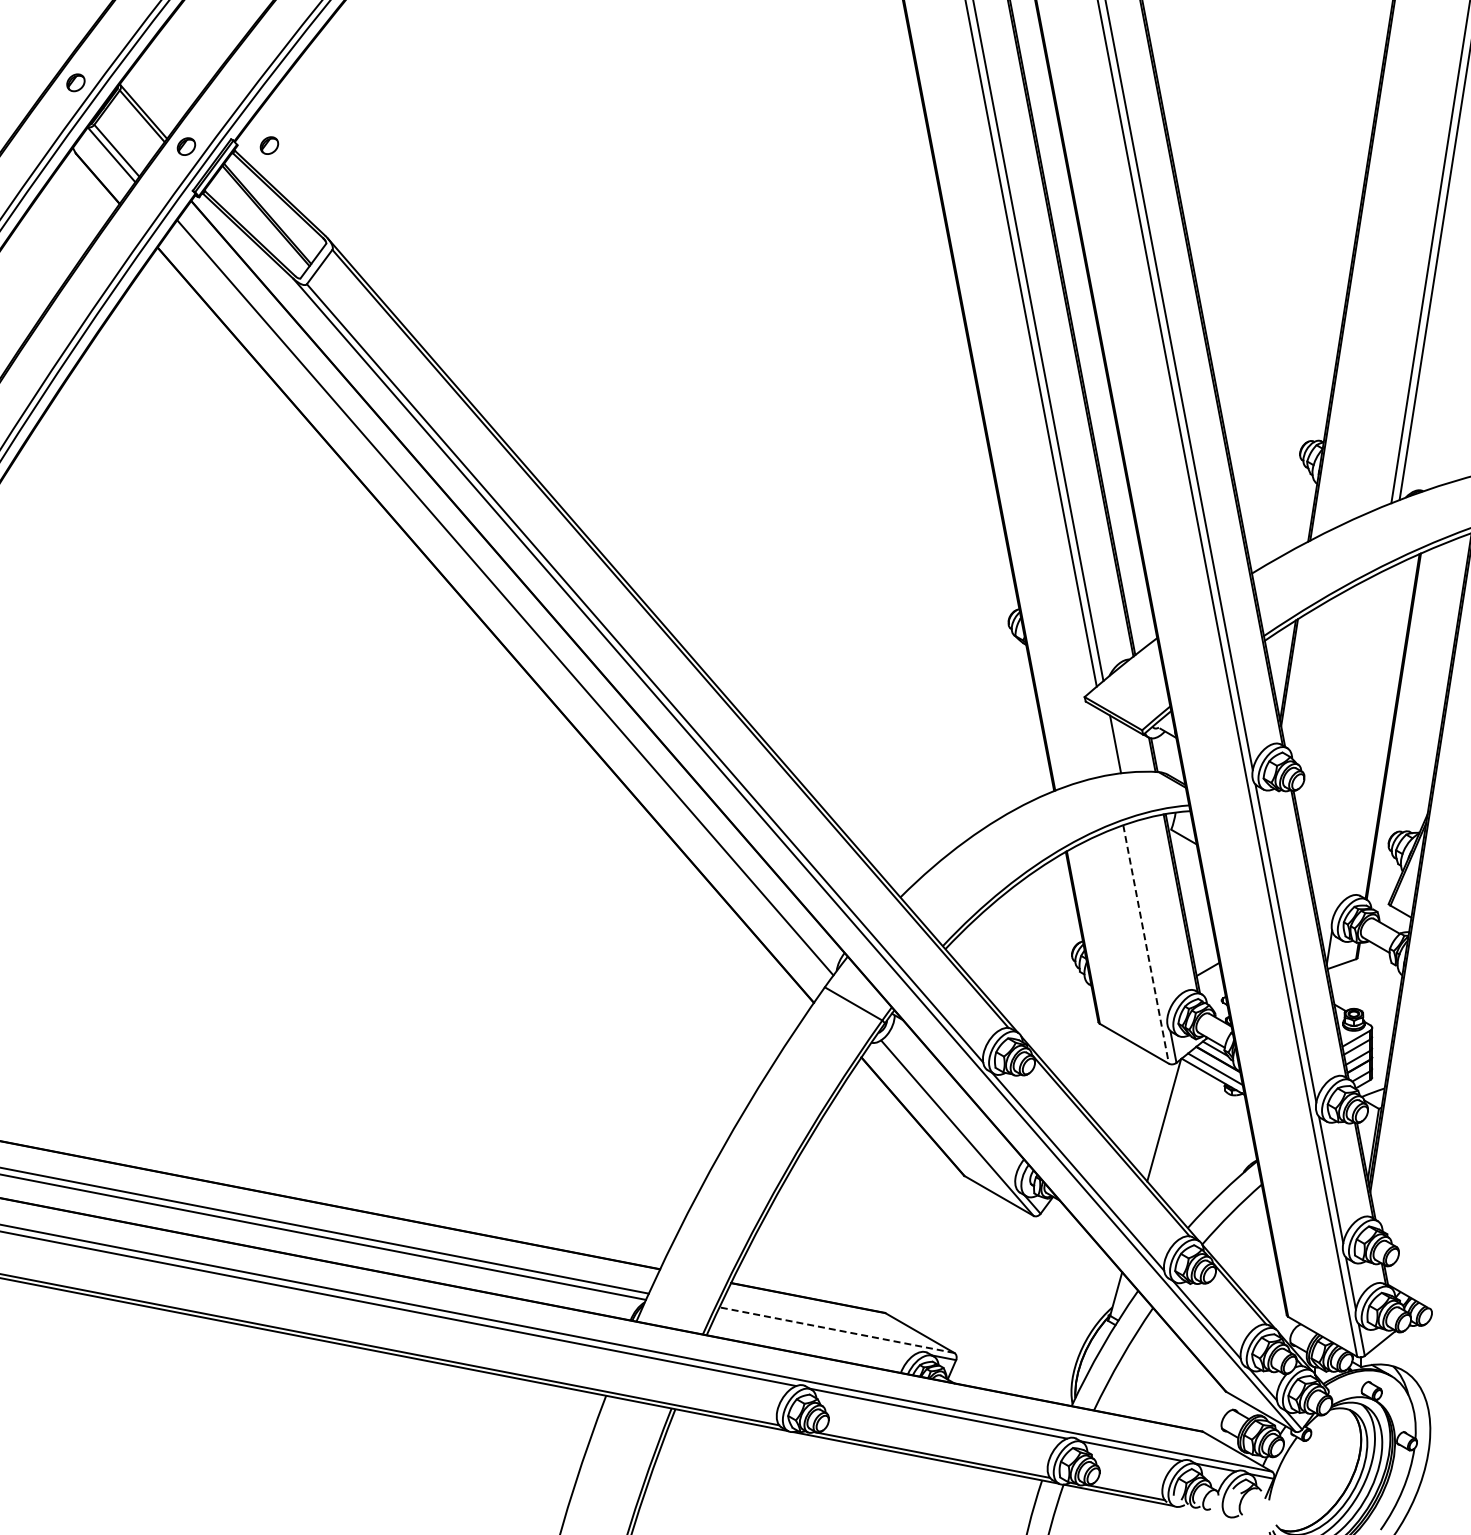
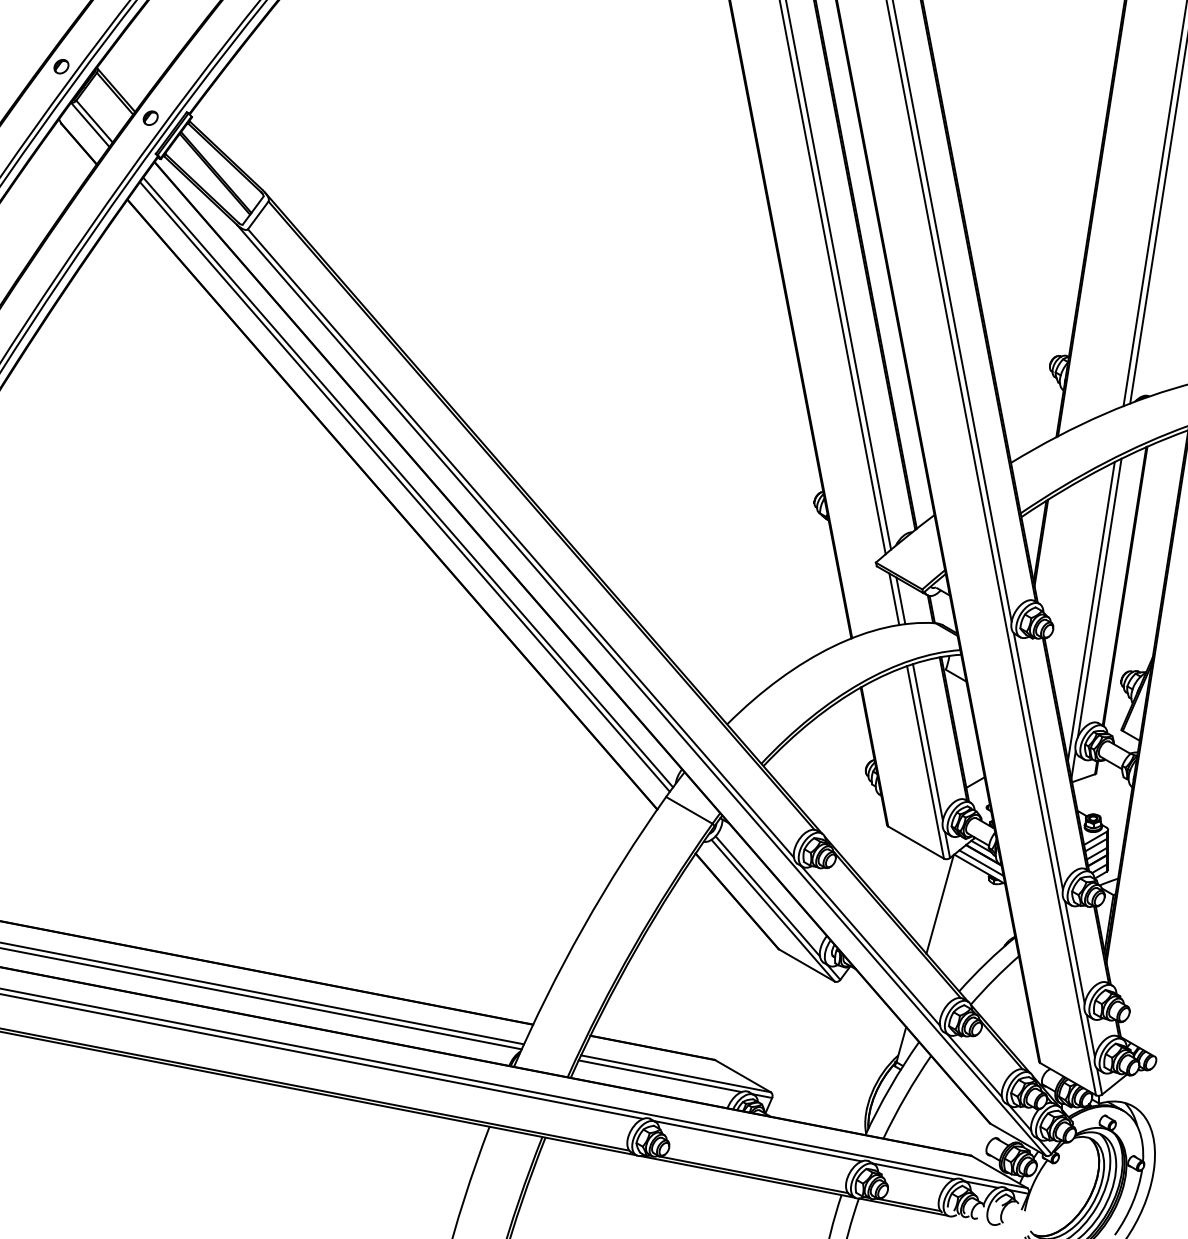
part: (269, 145) -> (217, 117), removed
line: (501, 602) -> (405, 486), added
line: (1361, 740) -> (1099, 597), added
line: (1107, 742) -> (894, 599), added
line: (1351, 757) -> (1091, 611), added
line: (1148, 919) -> (927, 742), added
line: (1146, 944) -> (925, 762), dashed -> solid
line: (950, 1110) -> (767, 896), added
line: (836, 1330) -> (675, 1074), dashed -> solid
line: (817, 1332) -> (660, 1075), added

